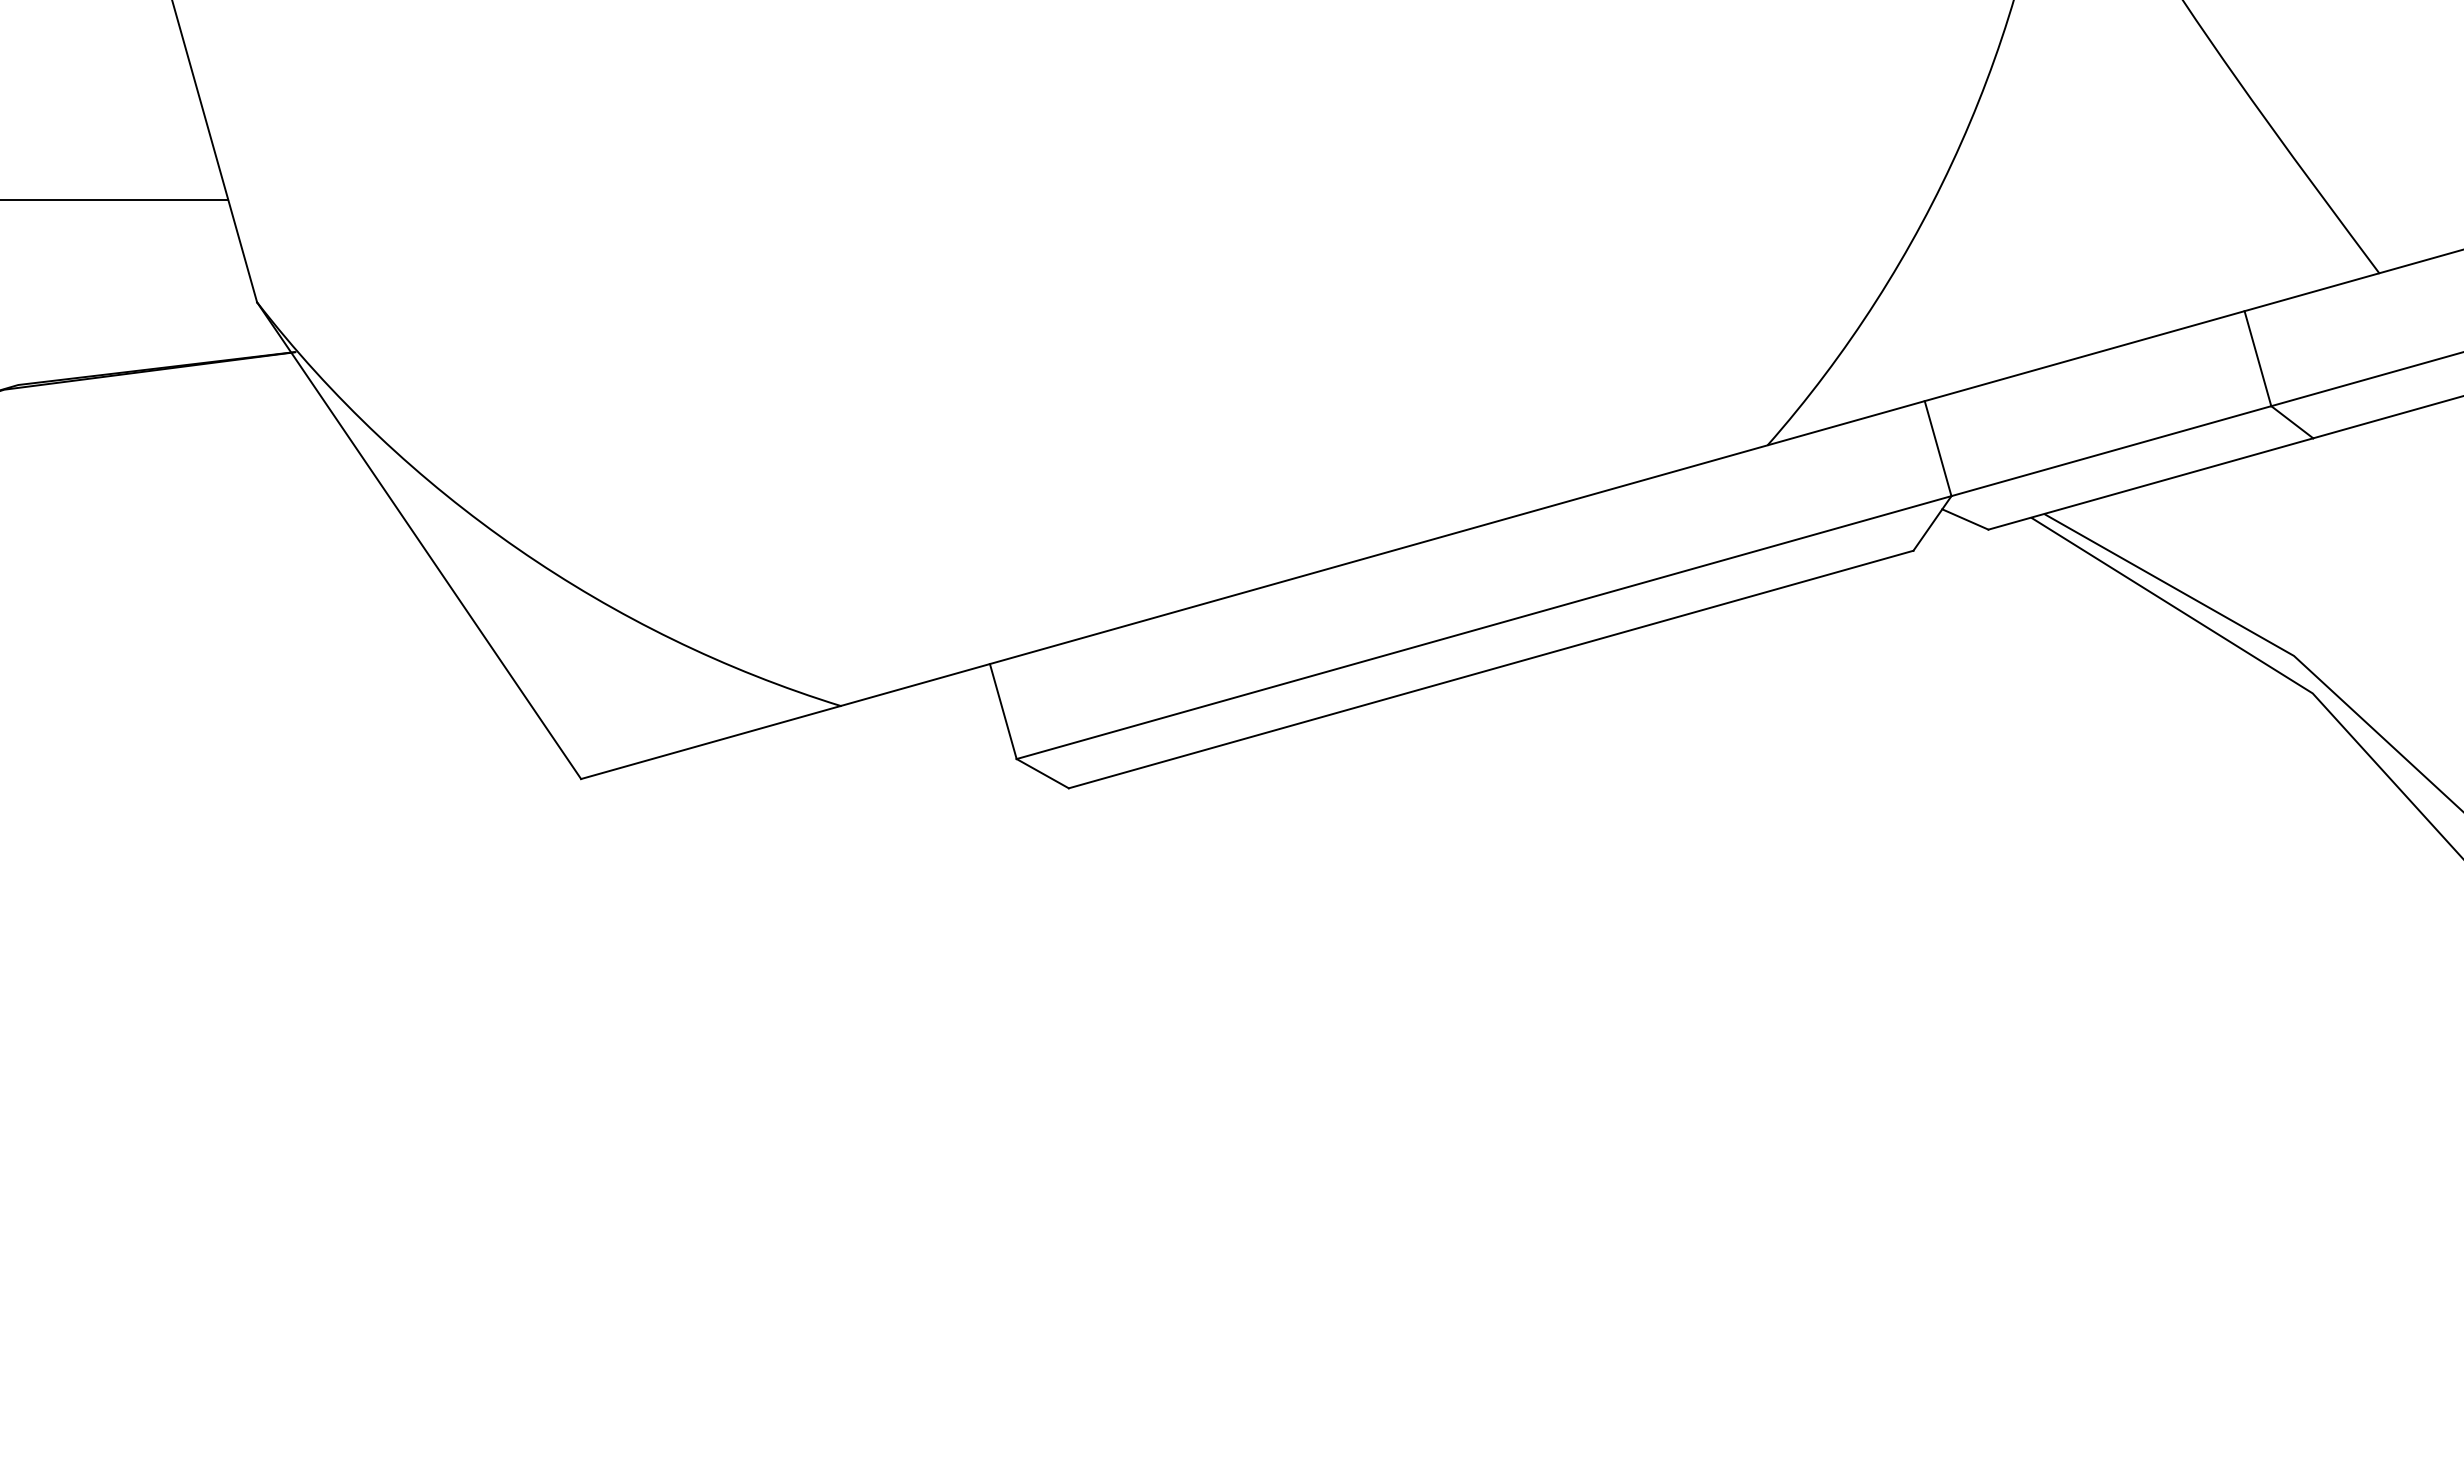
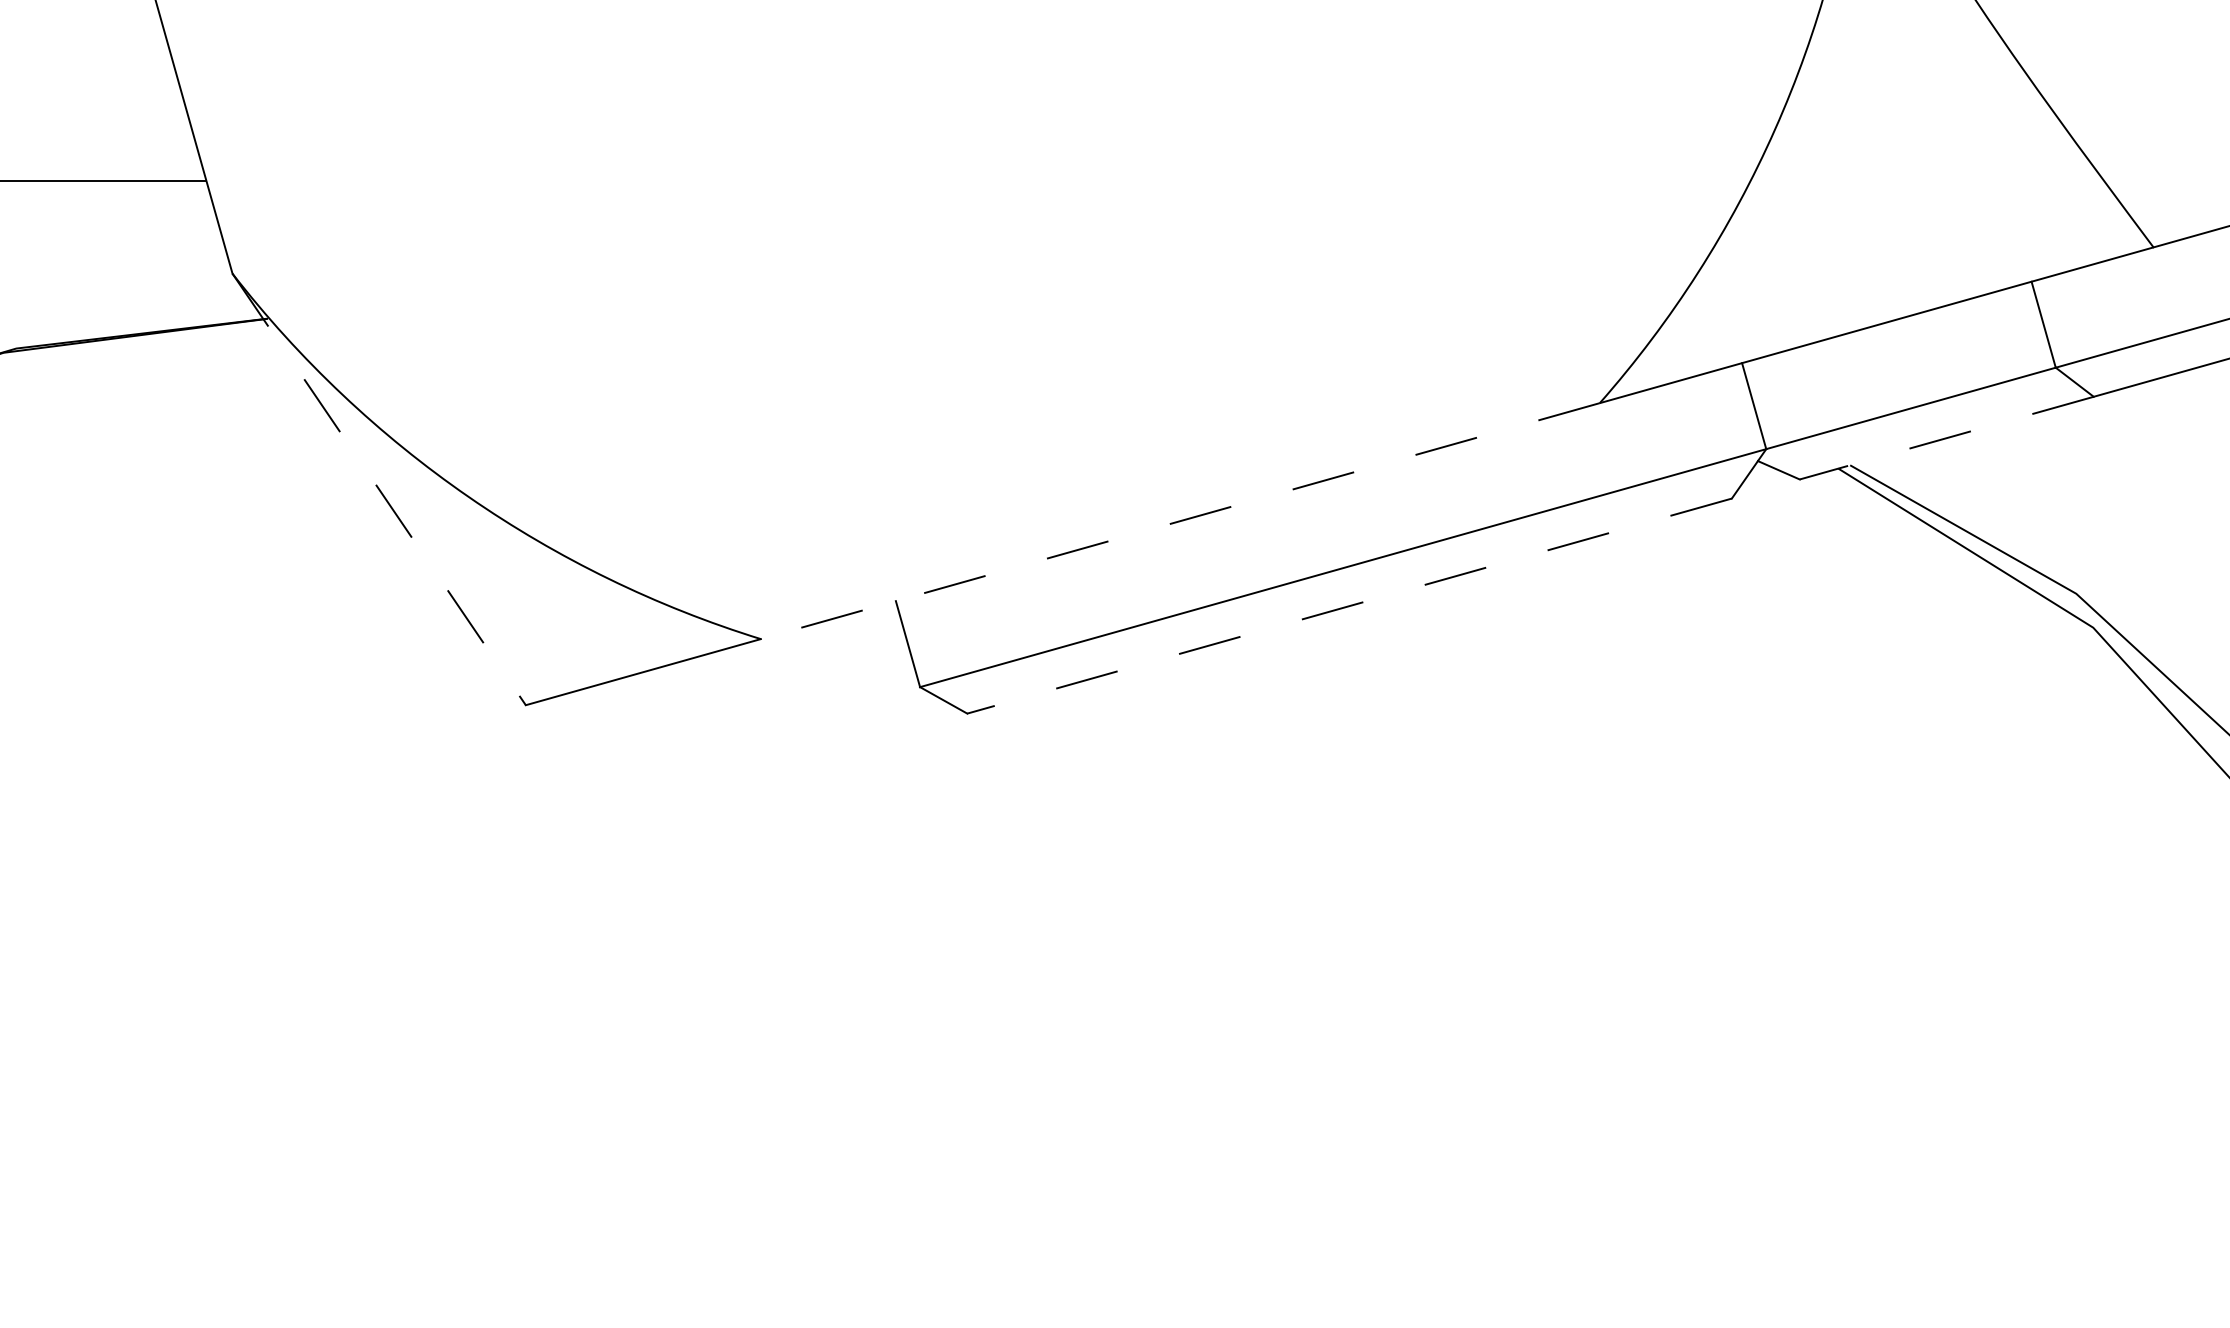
line: (2150, 483) -> (1946, 437), solid -> dashed
line: (419, 541) -> (379, 490), solid -> dashed
line: (1303, 575) -> (1179, 520), solid -> dashed
line: (1491, 669) -> (1349, 606), solid -> dashed

